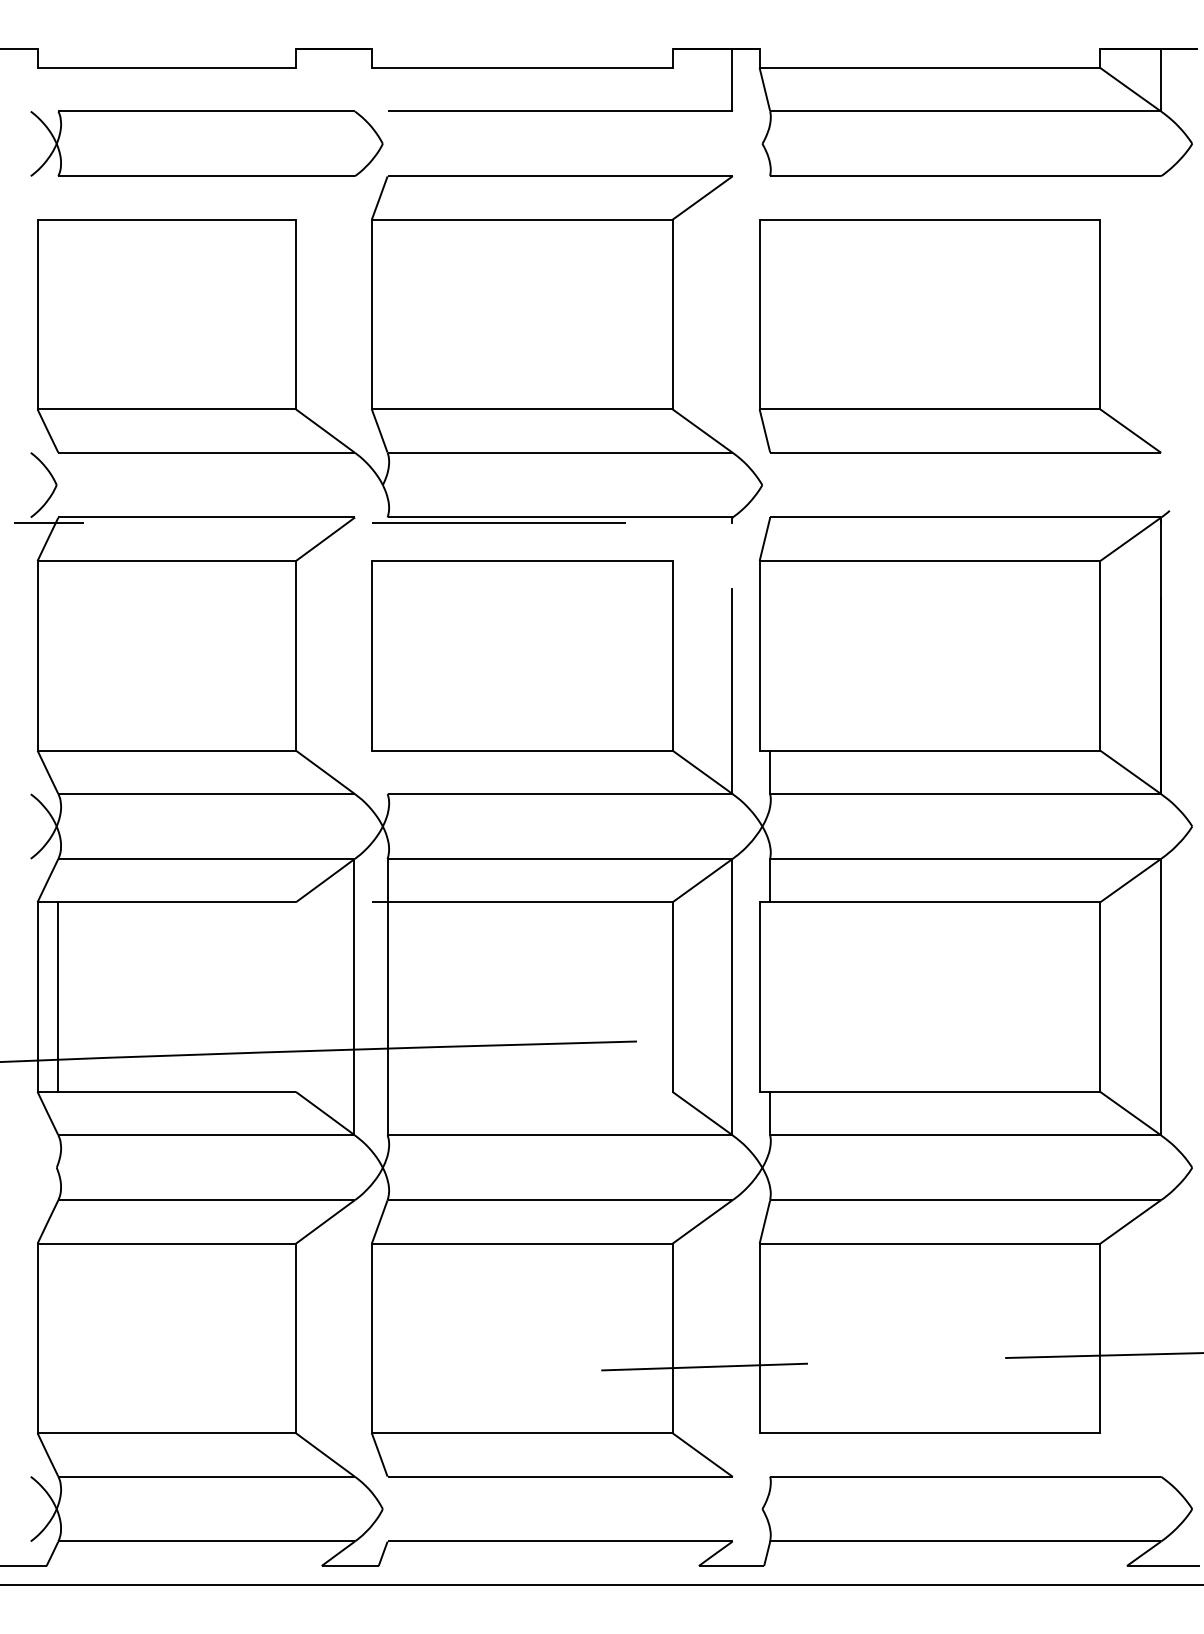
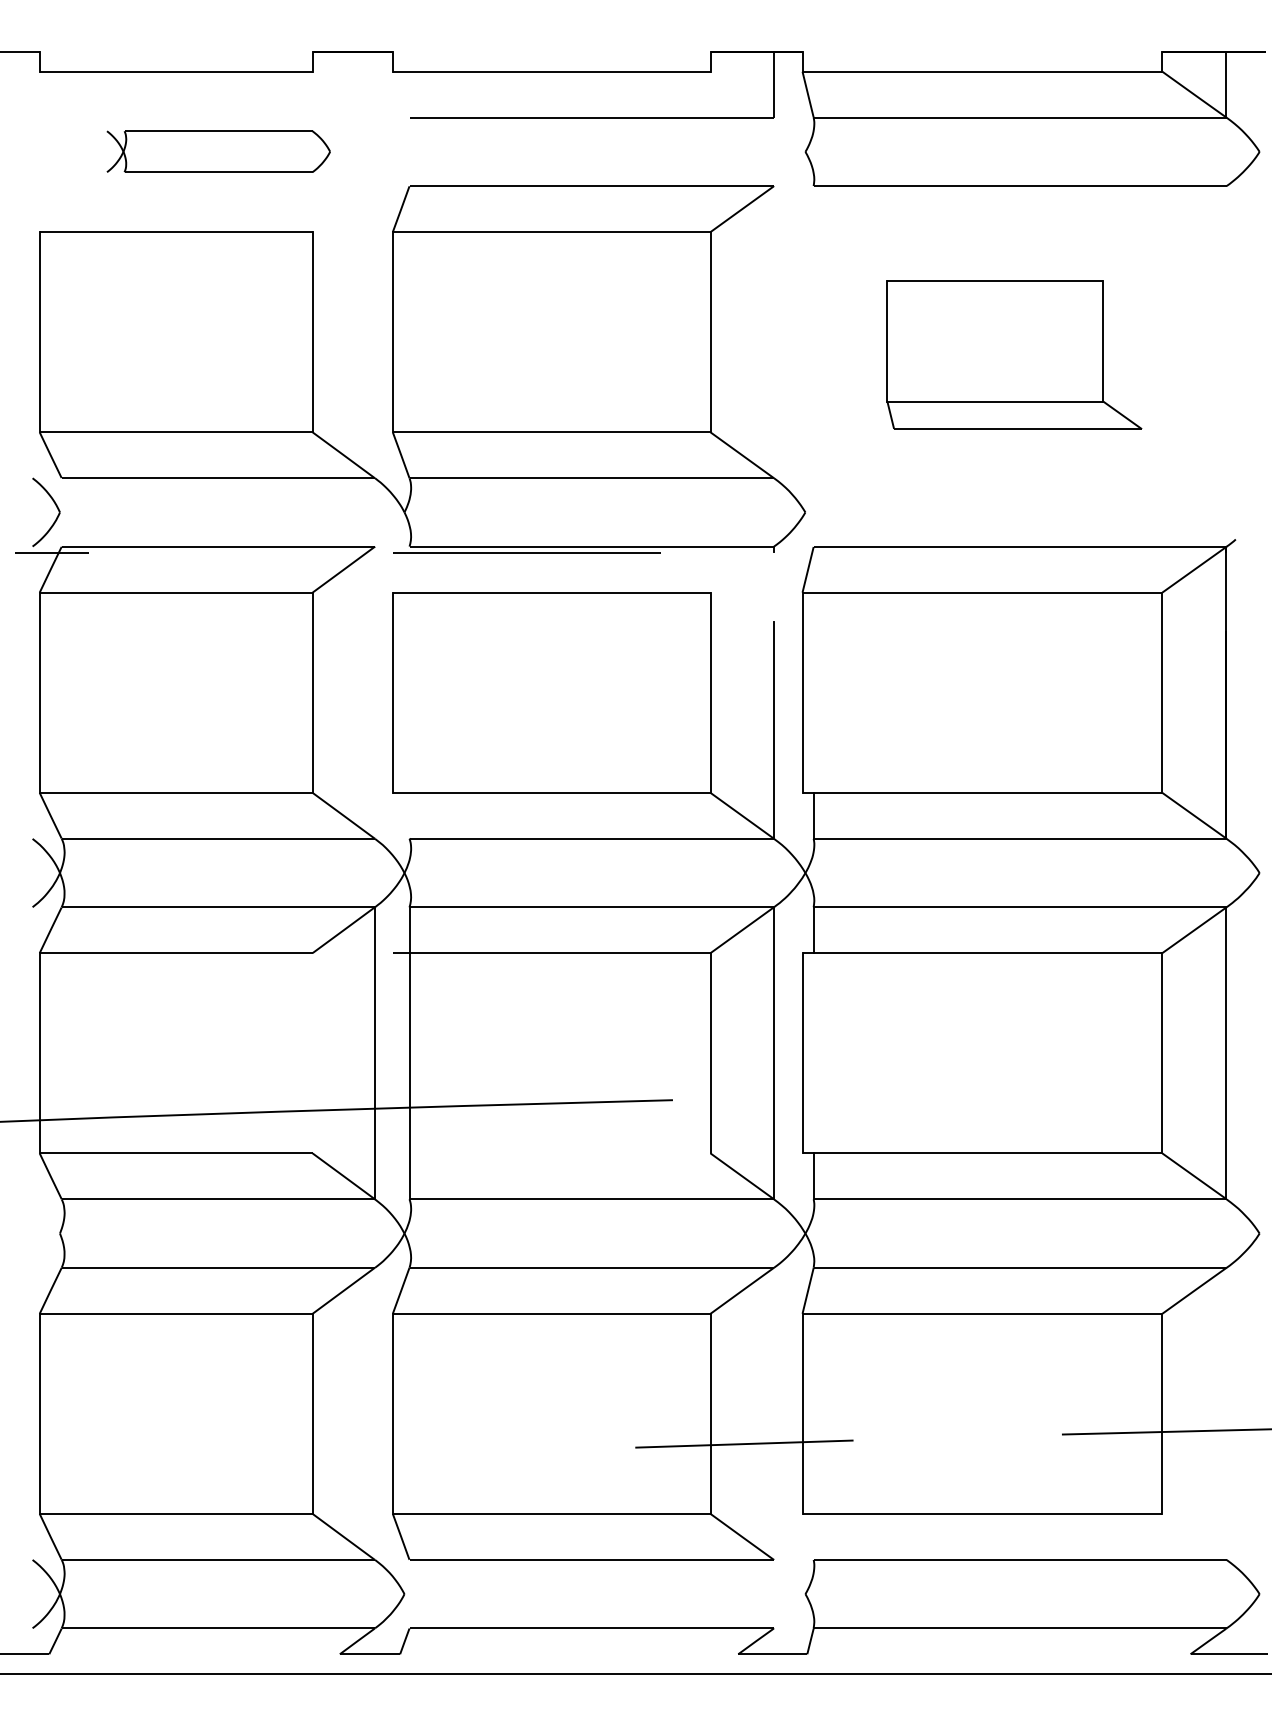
part: (206, 143) -> (218, 151), size x0.6
part: (960, 336) -> (1014, 355), size x0.6
line: (58, 996) -> (61, 1052), removed

